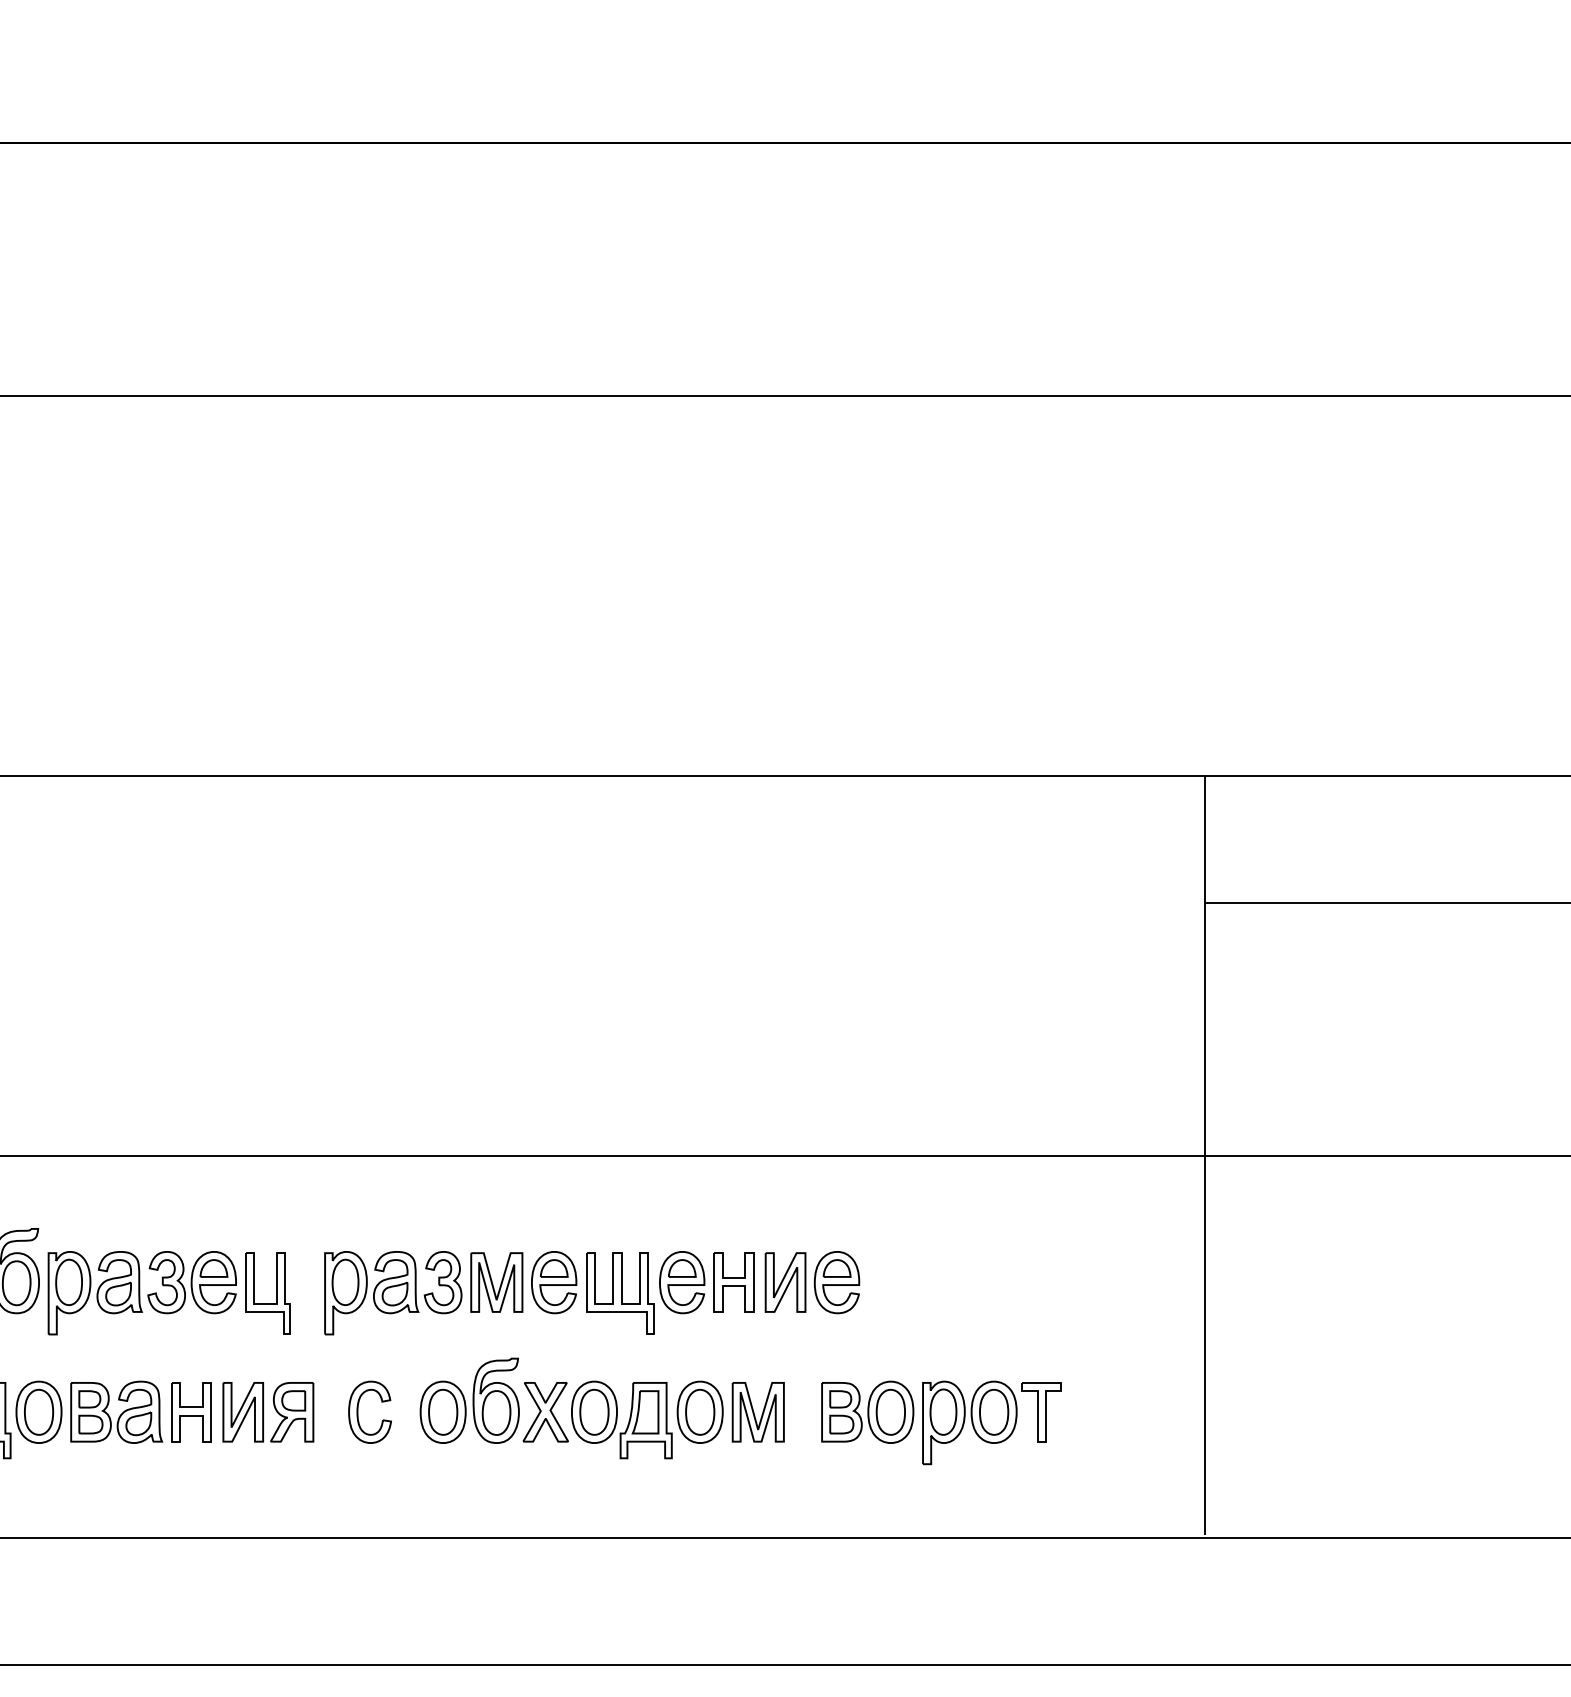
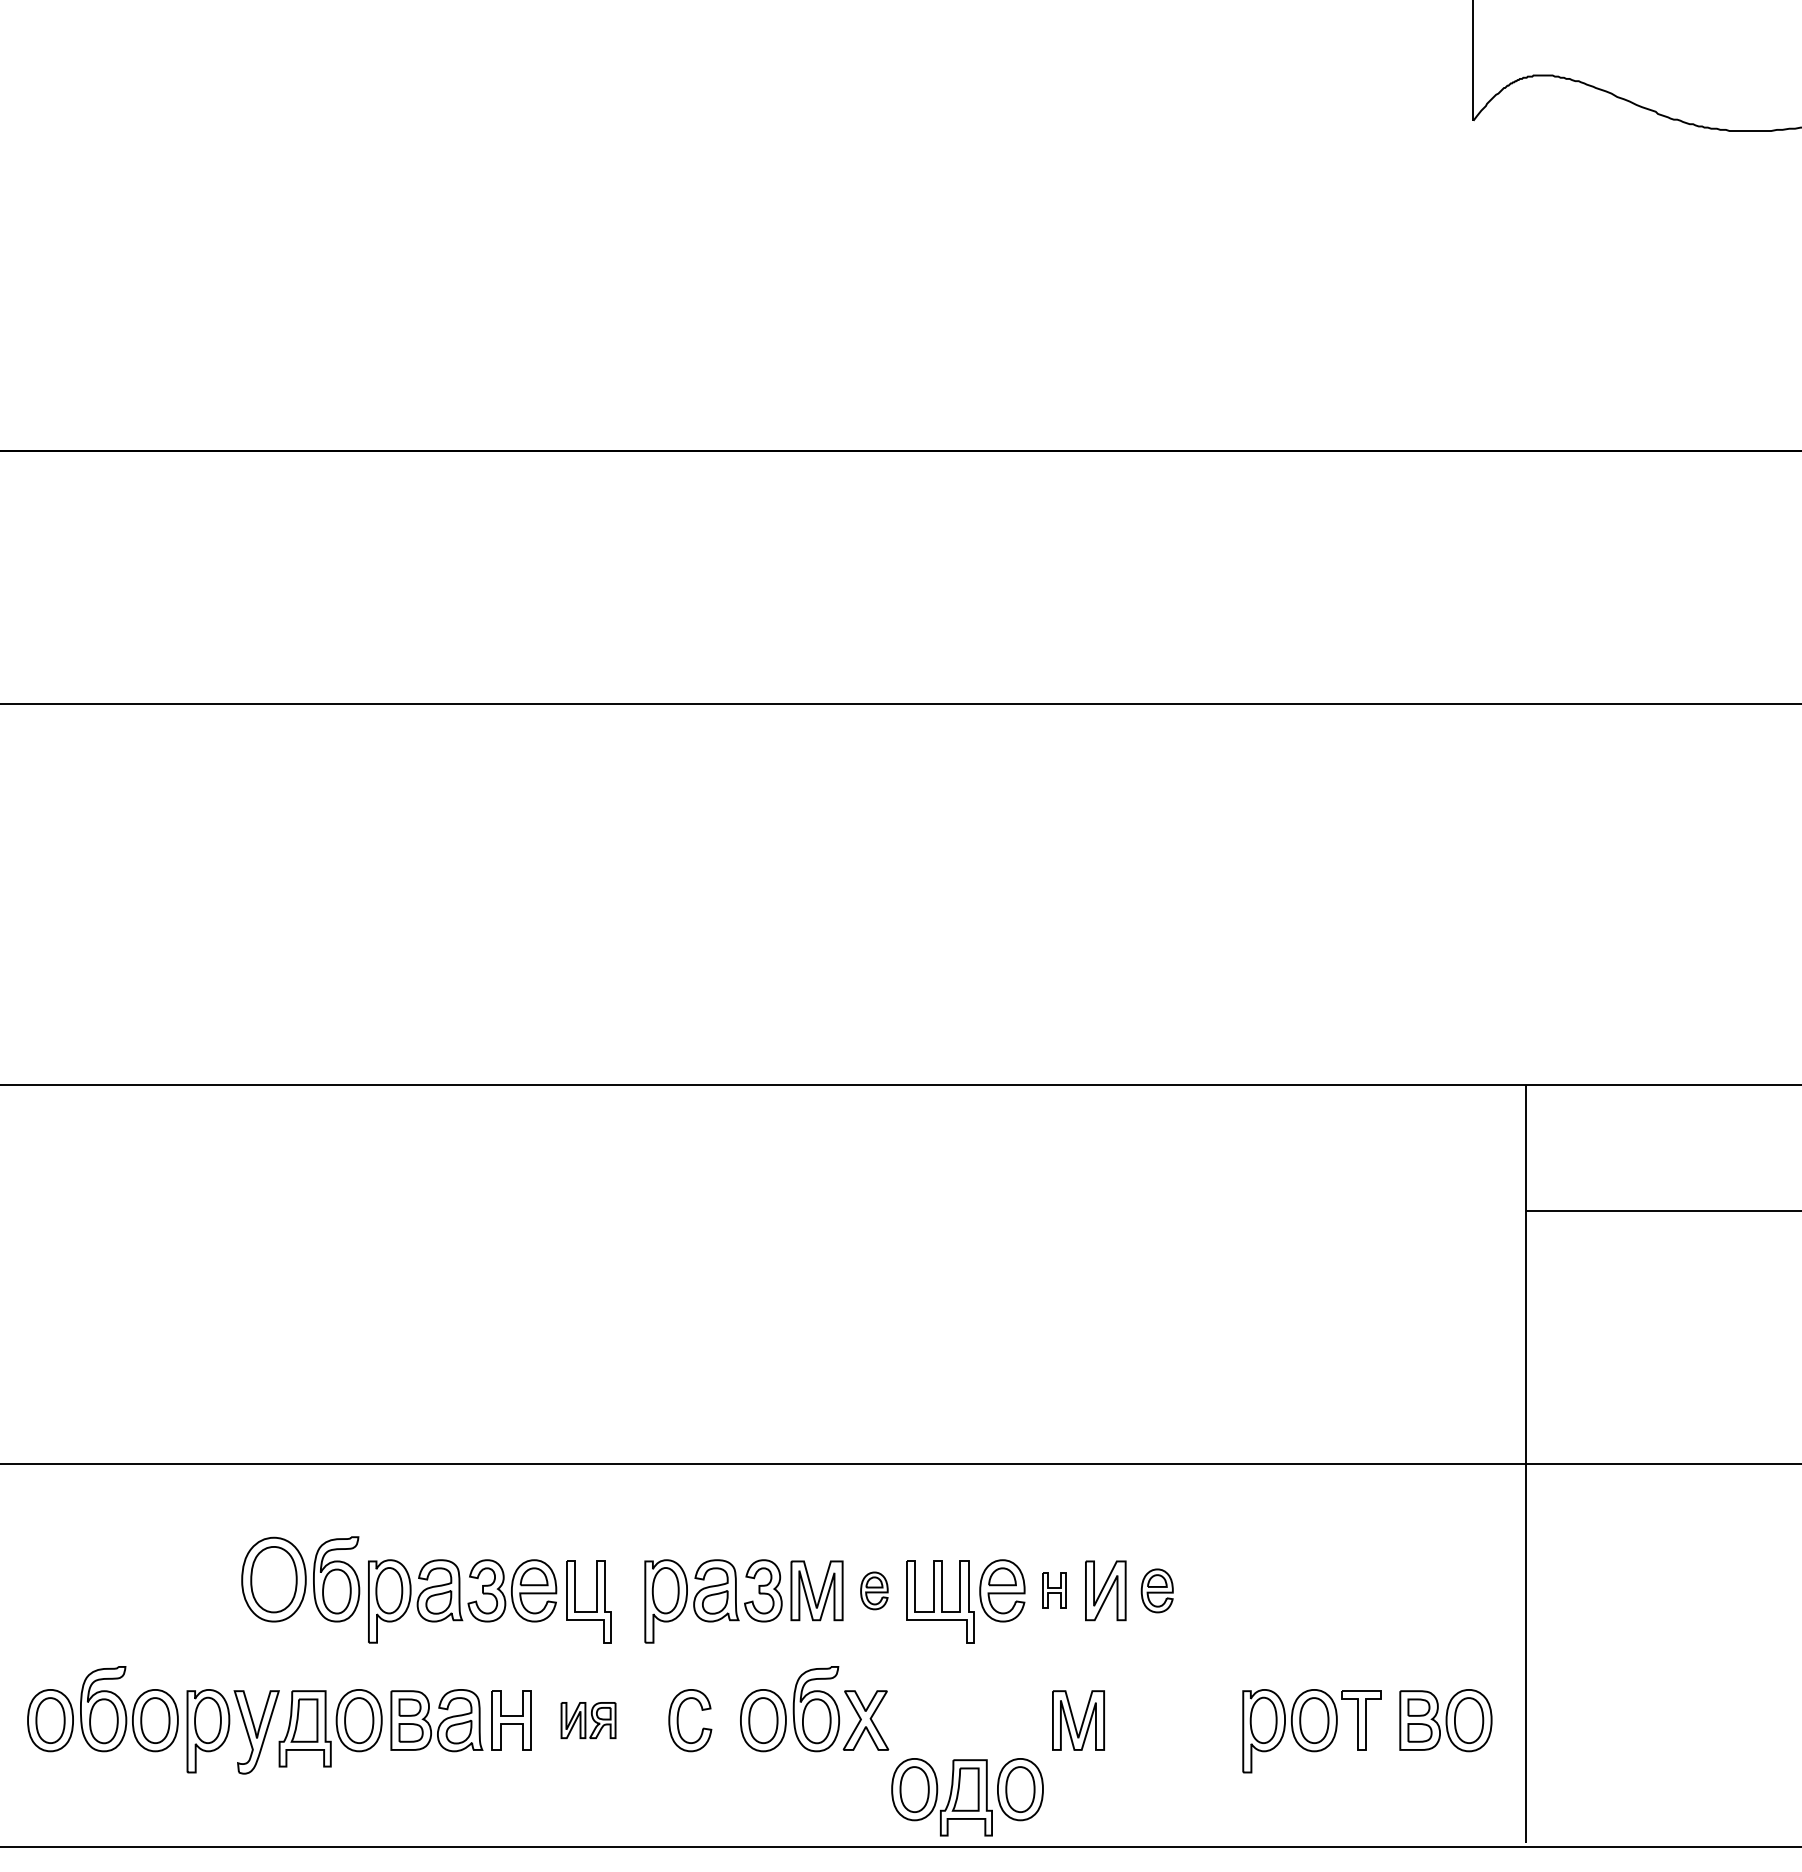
part: (554, 1282) -> (874, 1590), size x0.6
part: (734, 1282) -> (1054, 1590), size x0.6
part: (837, 1282) -> (1157, 1590), size x0.7
part: (268, 1412) -> (588, 1720), size x0.6
part: (867, 1412) -> (1445, 1720), moved
part: (647, 1420) -> (967, 1797), moved

